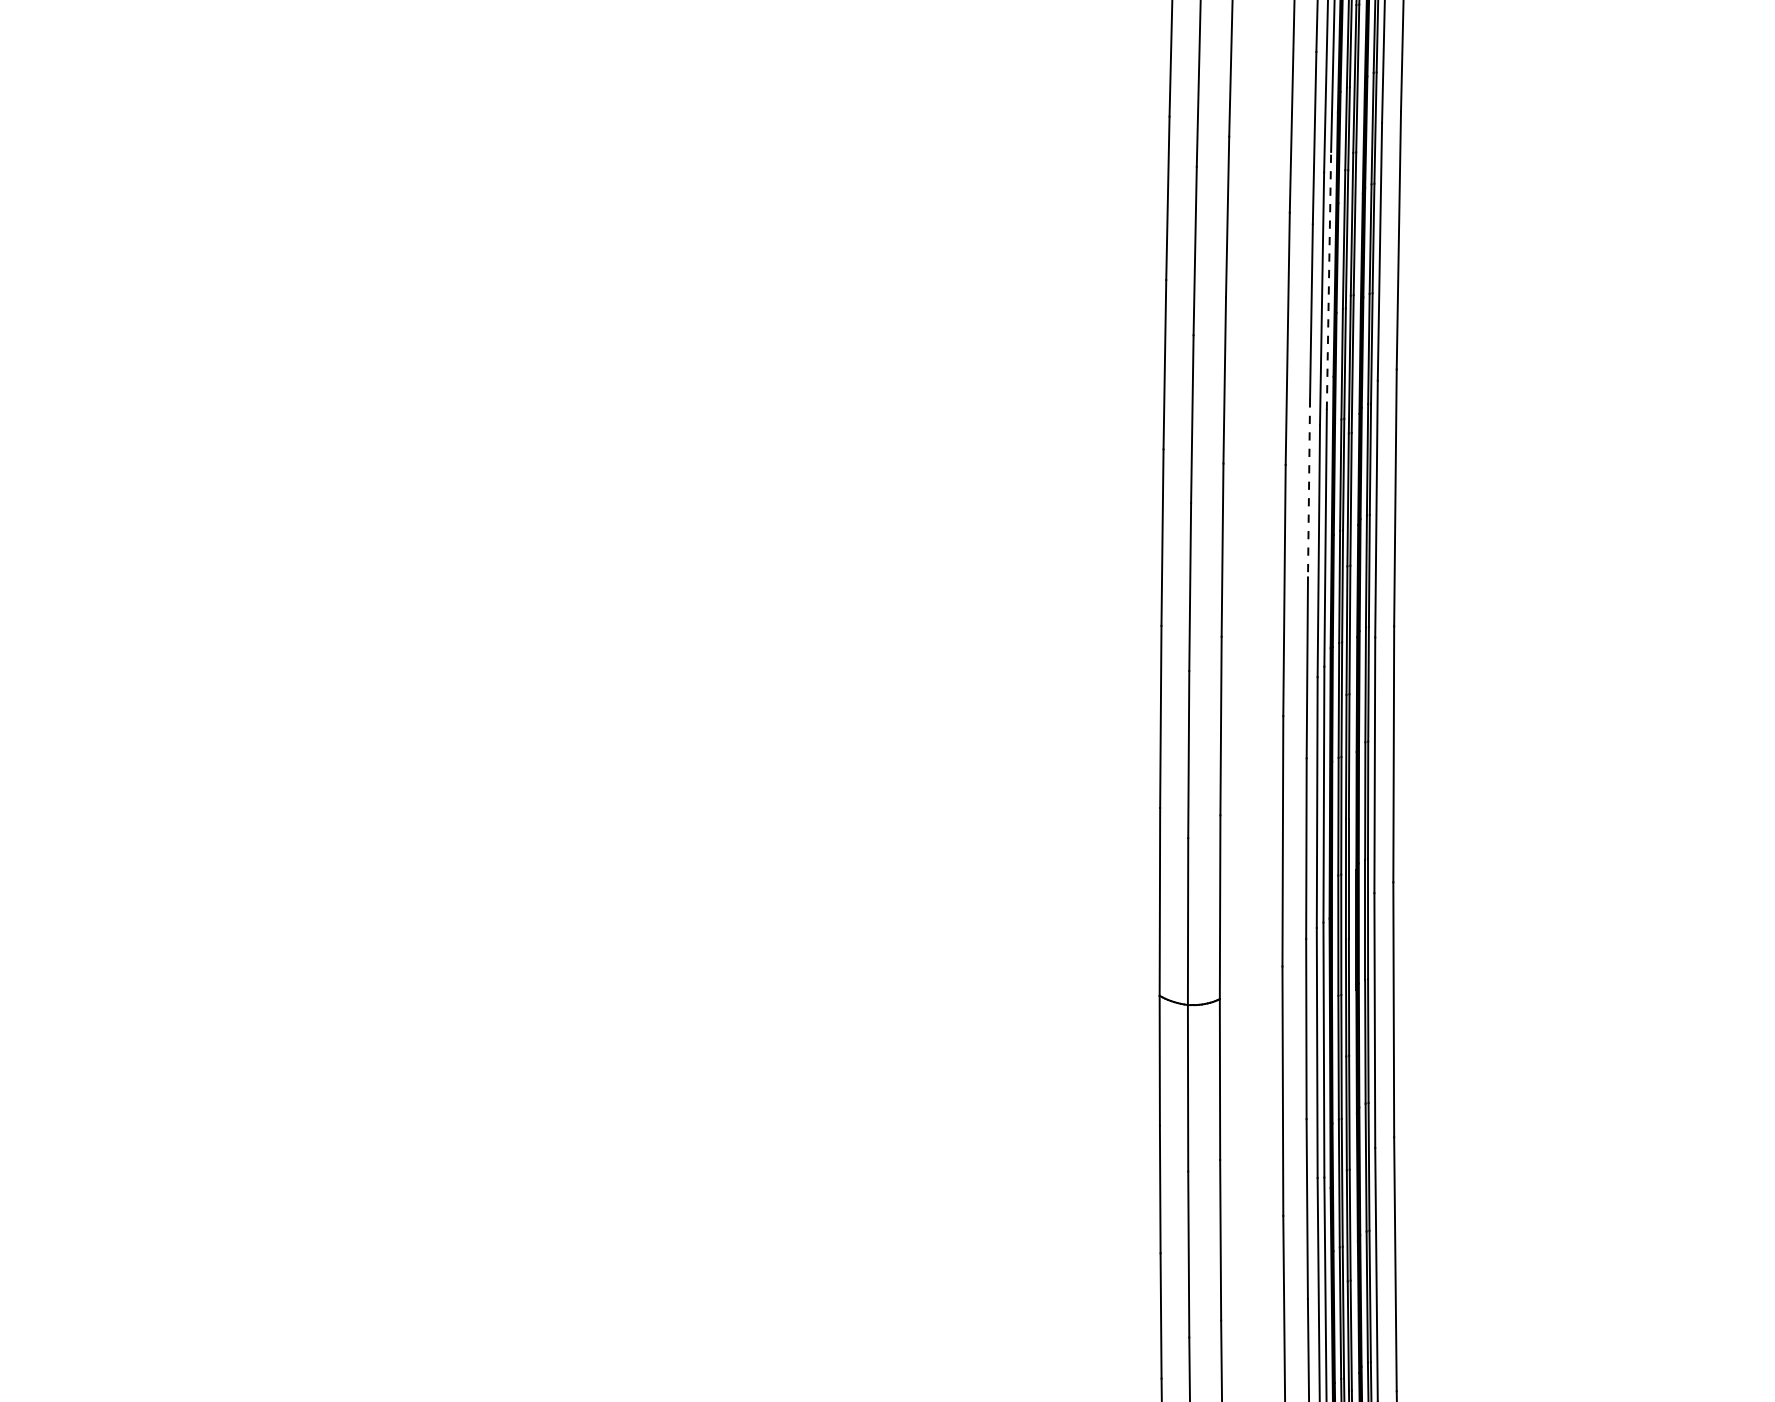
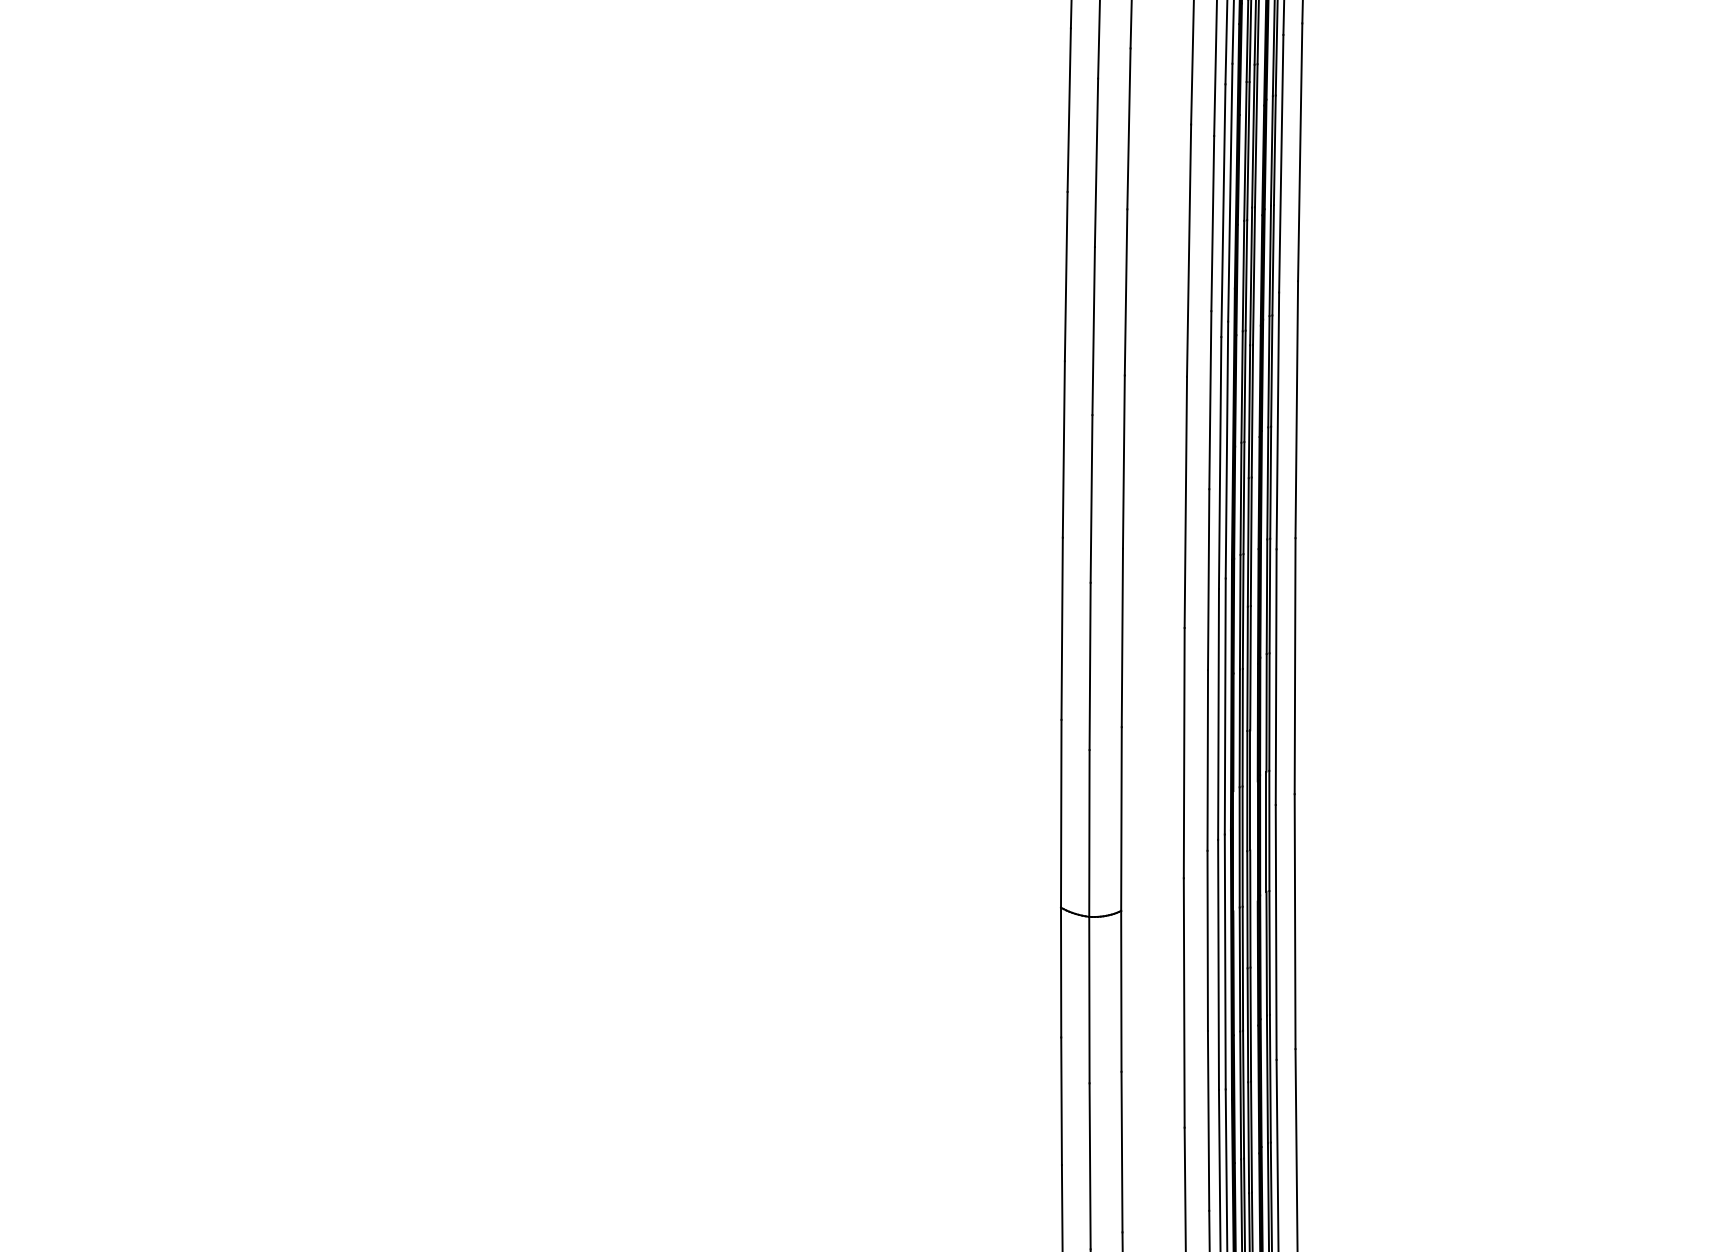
line: (1328, 280) -> (1229, 192), dashed -> solid
line: (1309, 488) -> (1210, 400), dashed -> solid

